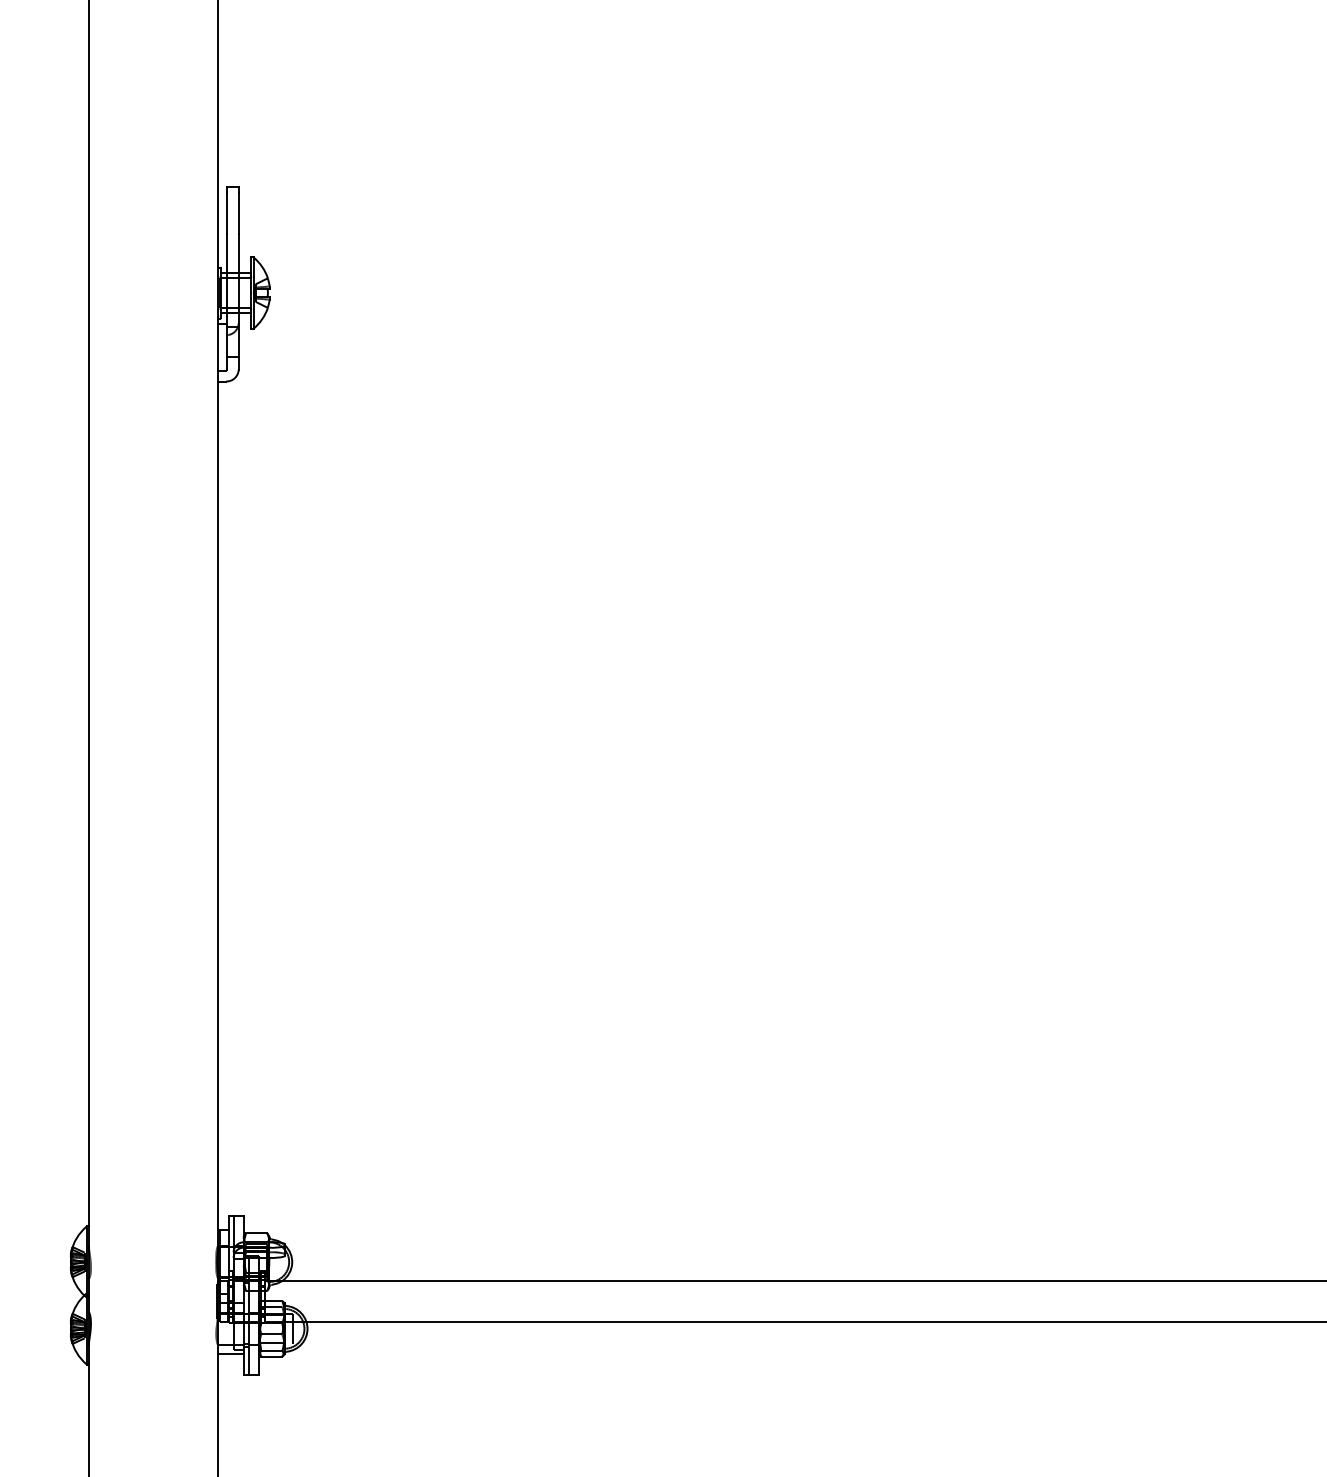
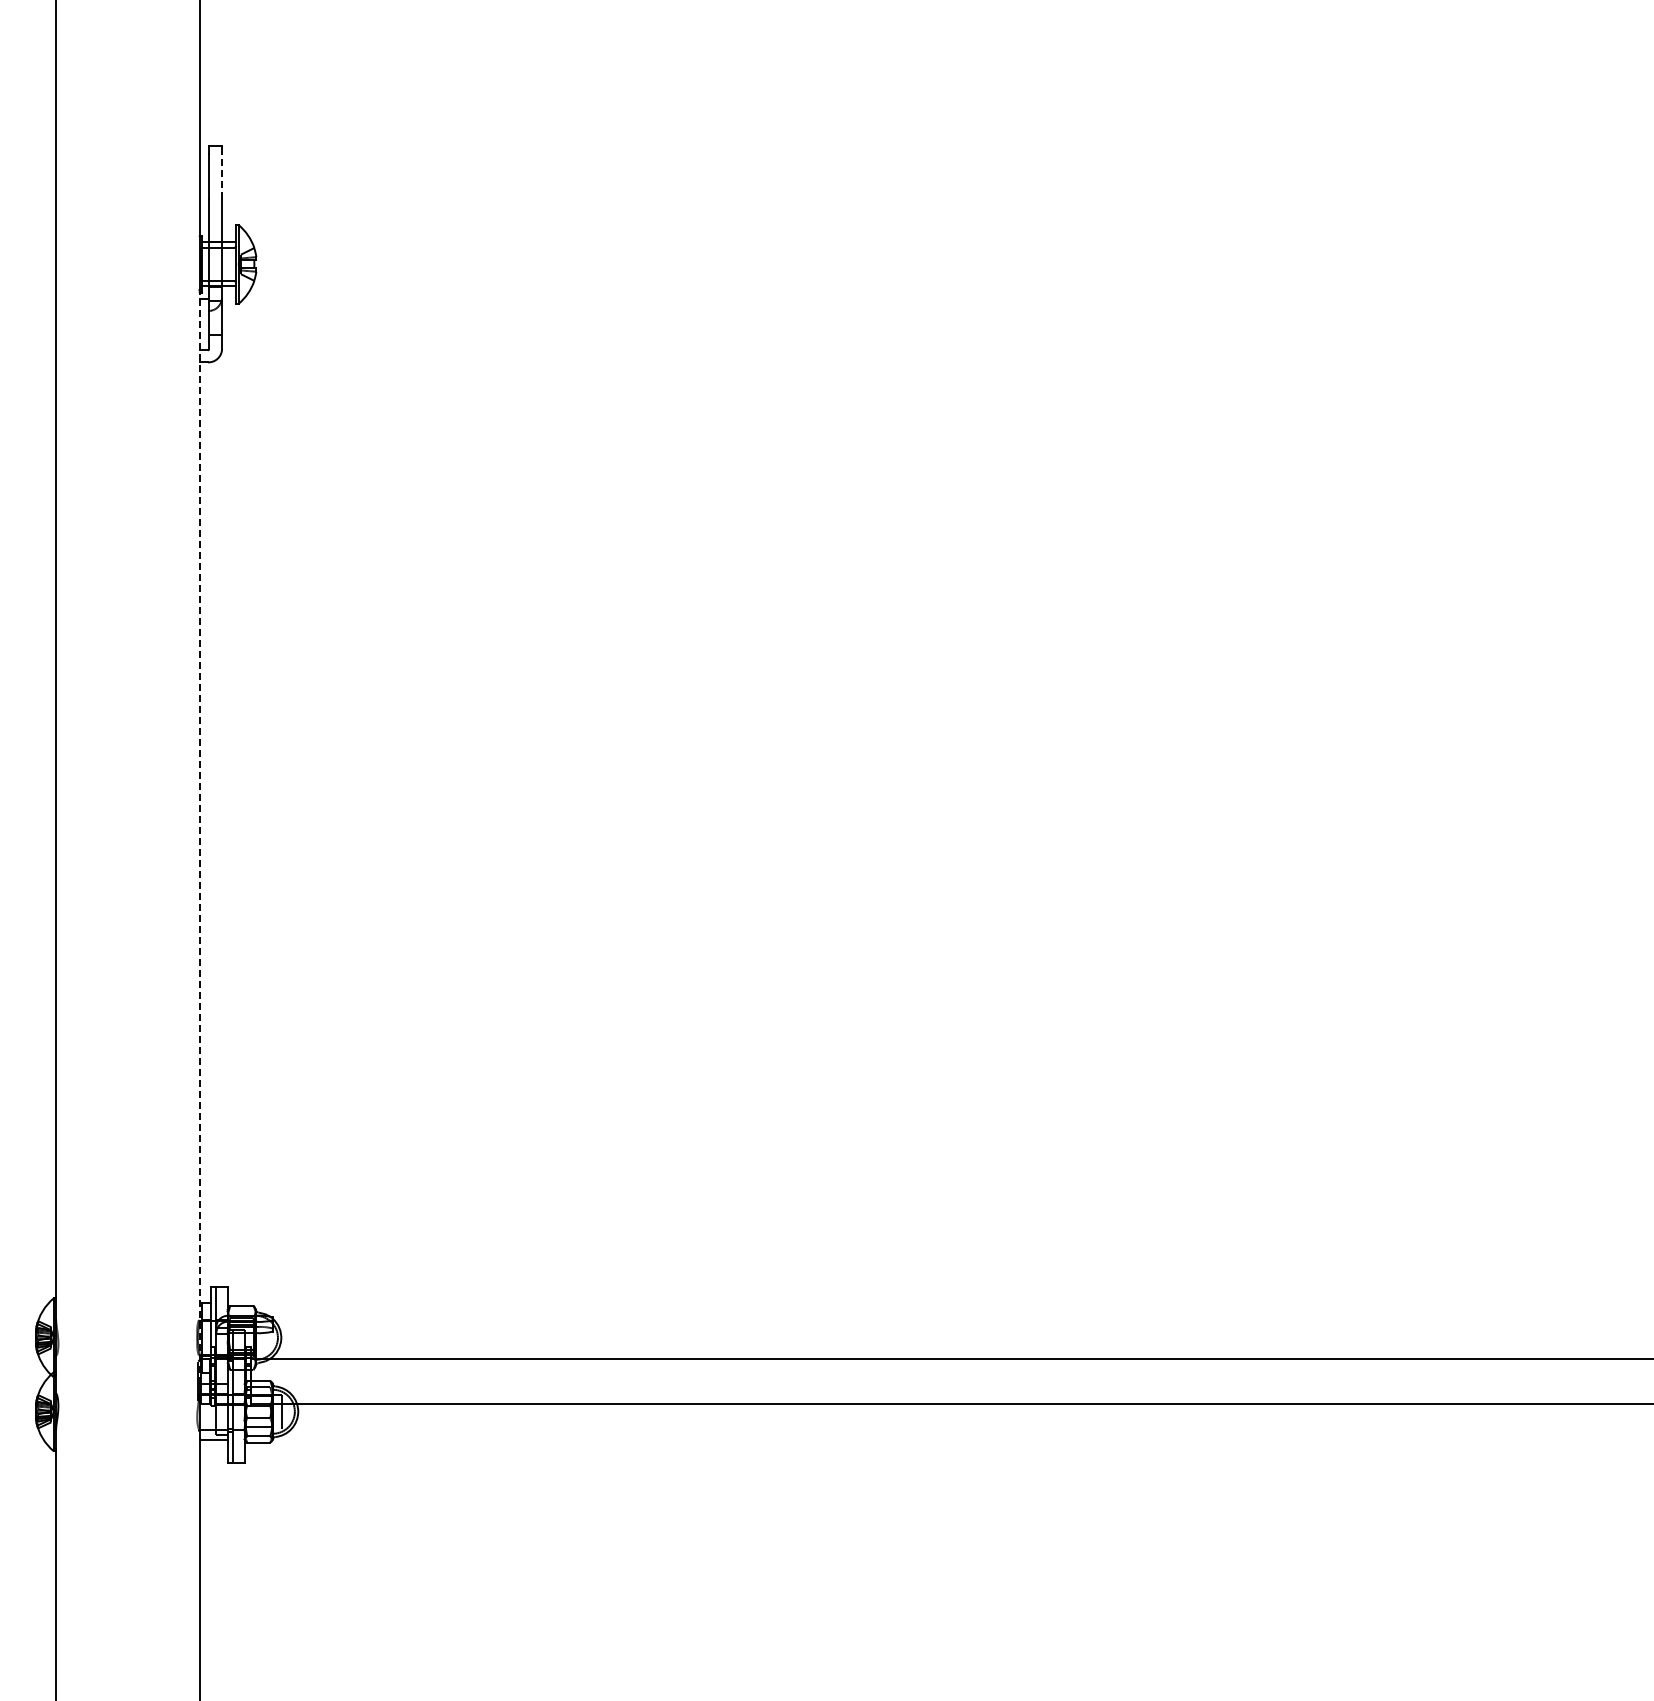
line: (239, 212) -> (222, 175), solid -> dashed
line: (218, 809) -> (199, 836), solid -> dashed

